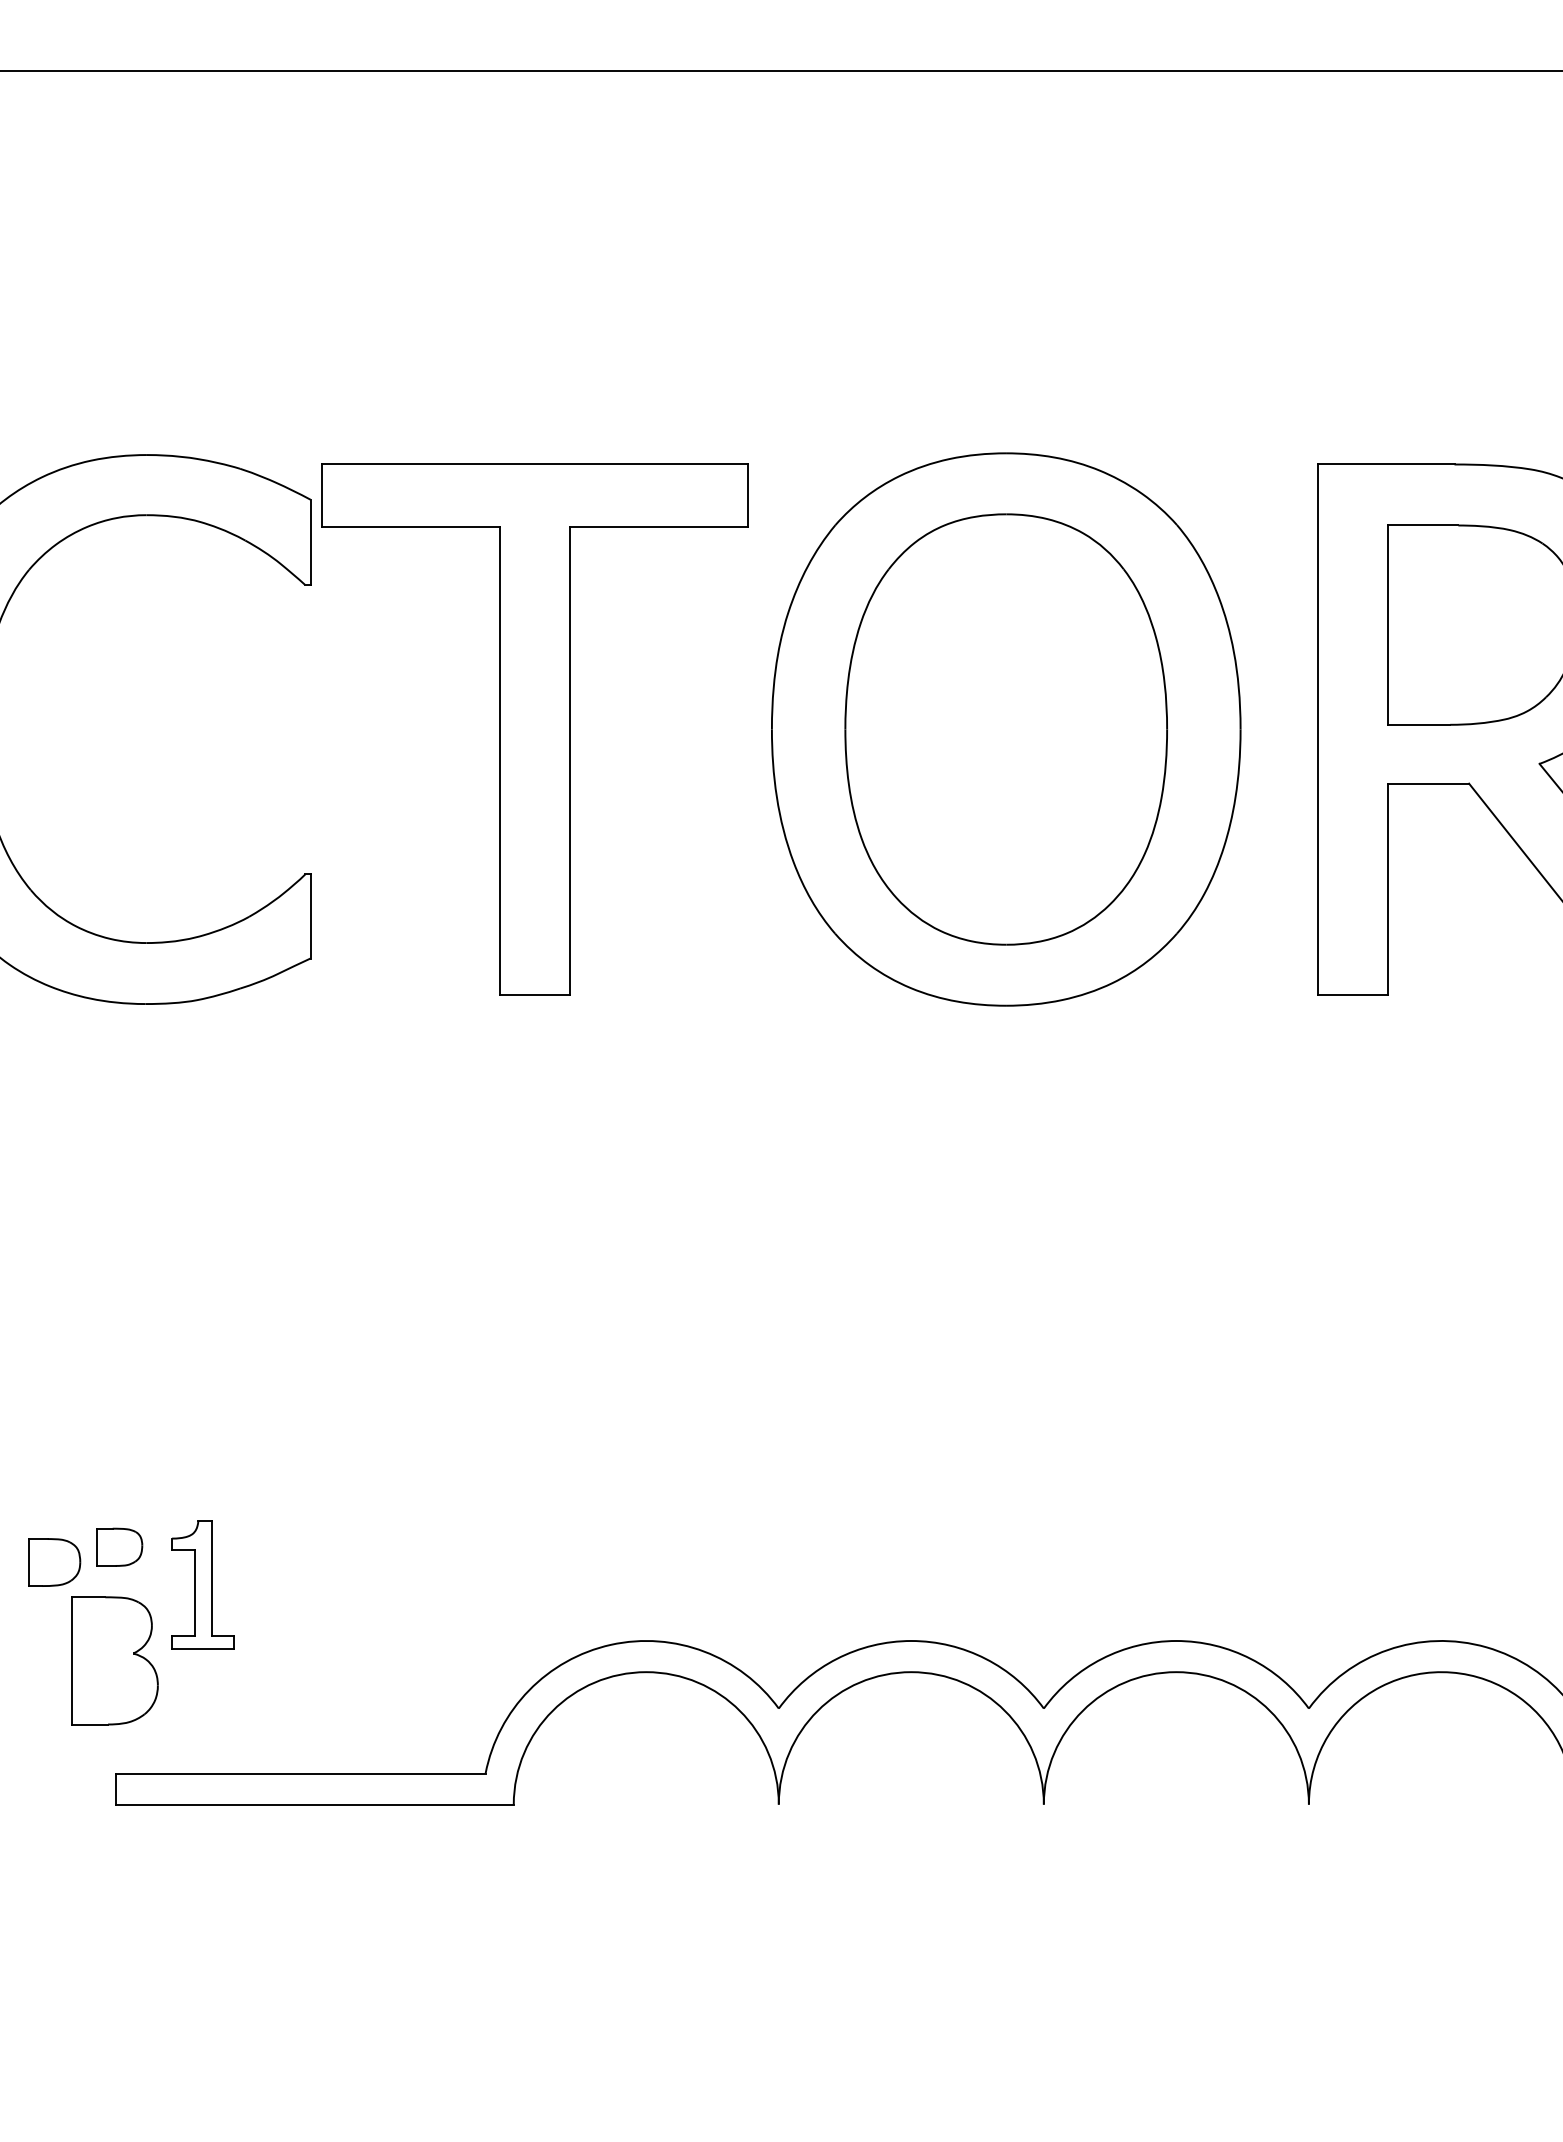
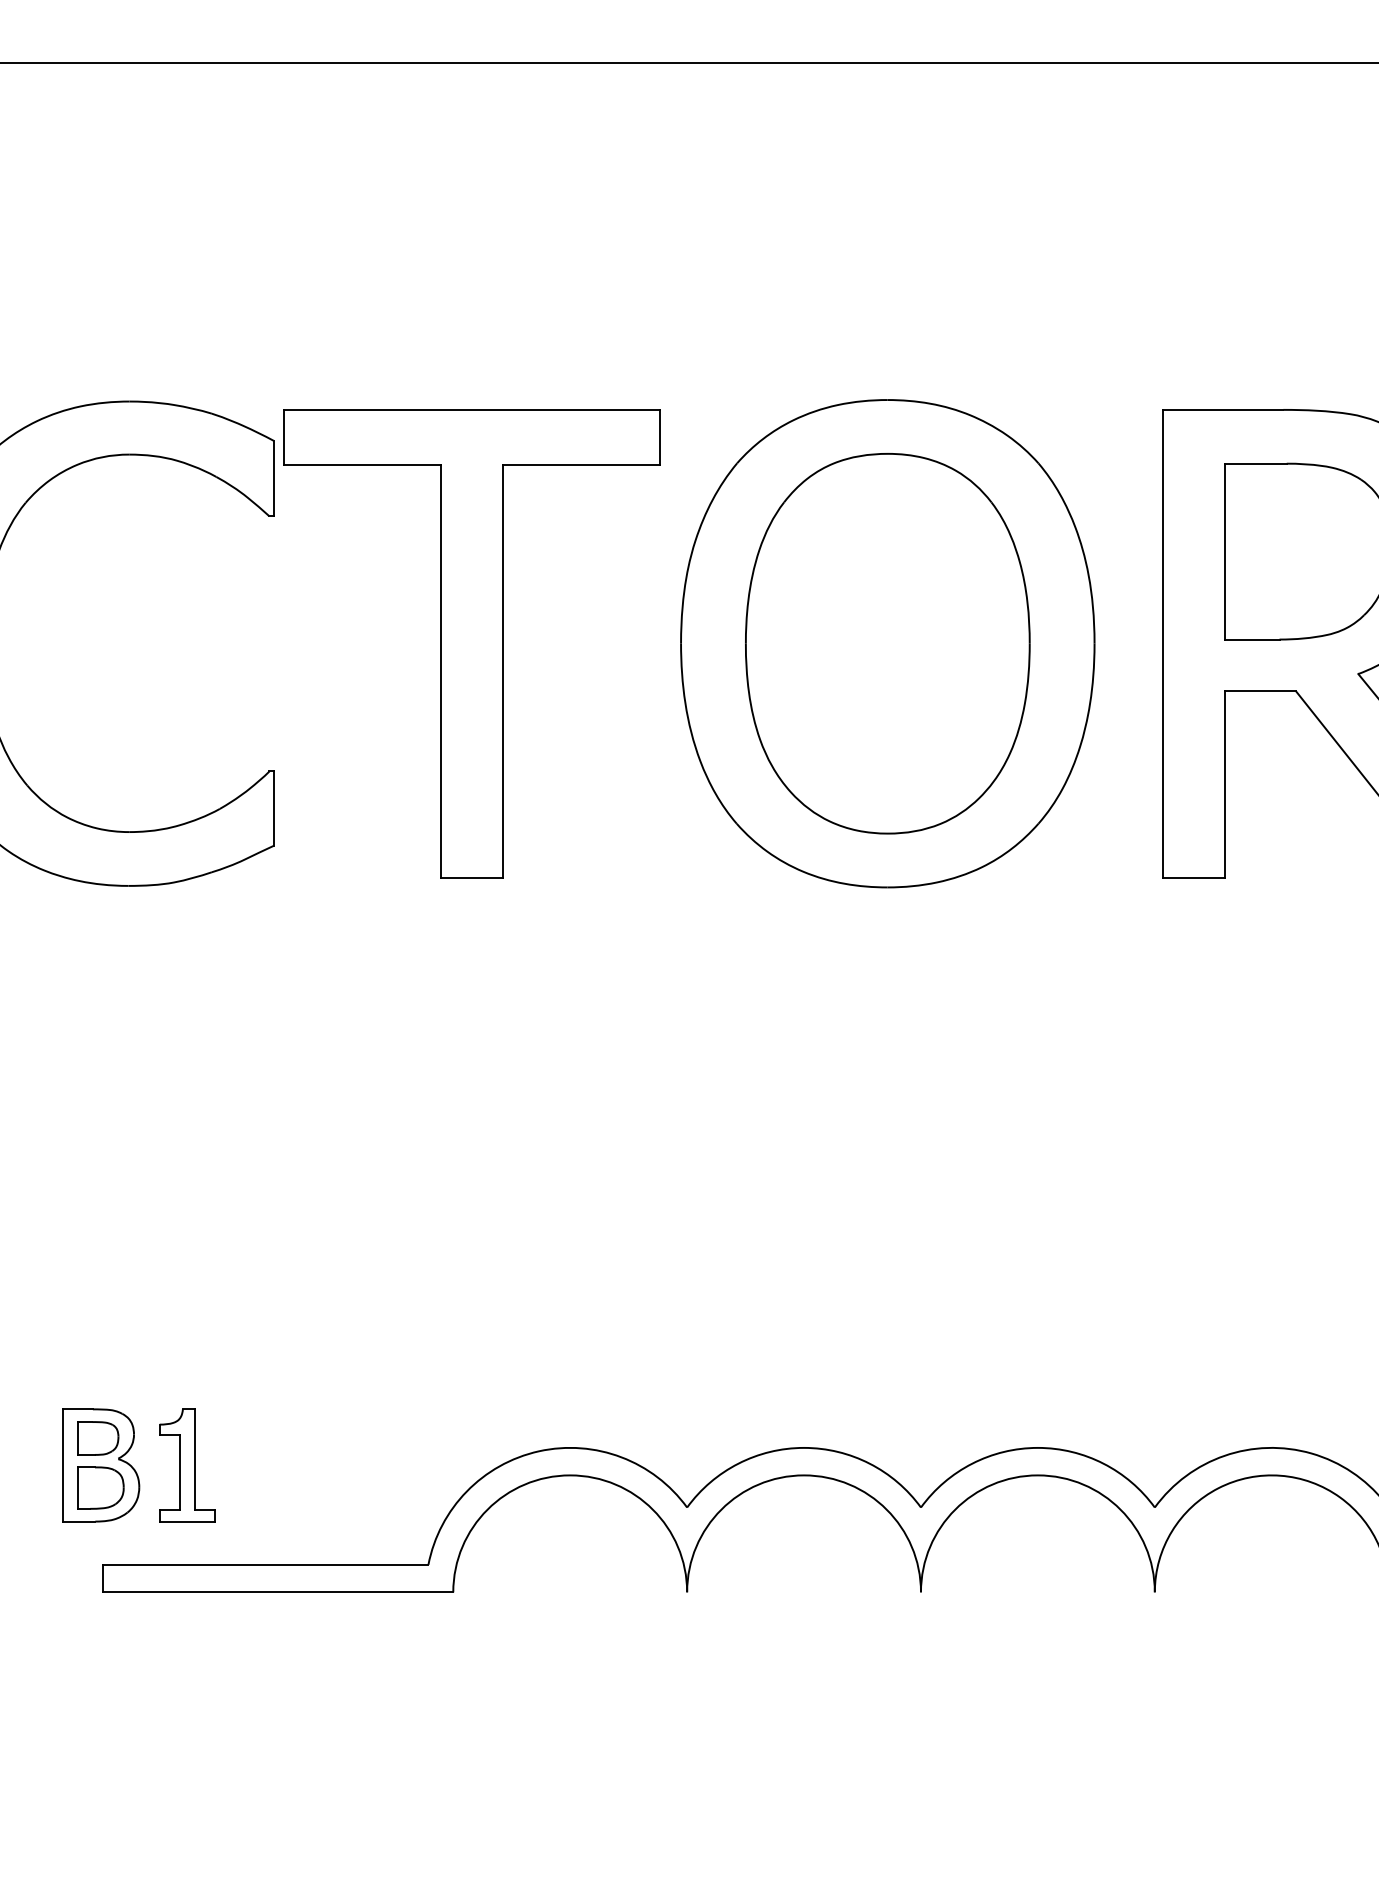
part: (119, 1546) -> (98, 1437), moved
part: (54, 1562) -> (101, 1488), moved
part: (202, 1584) -> (186, 1465), moved

